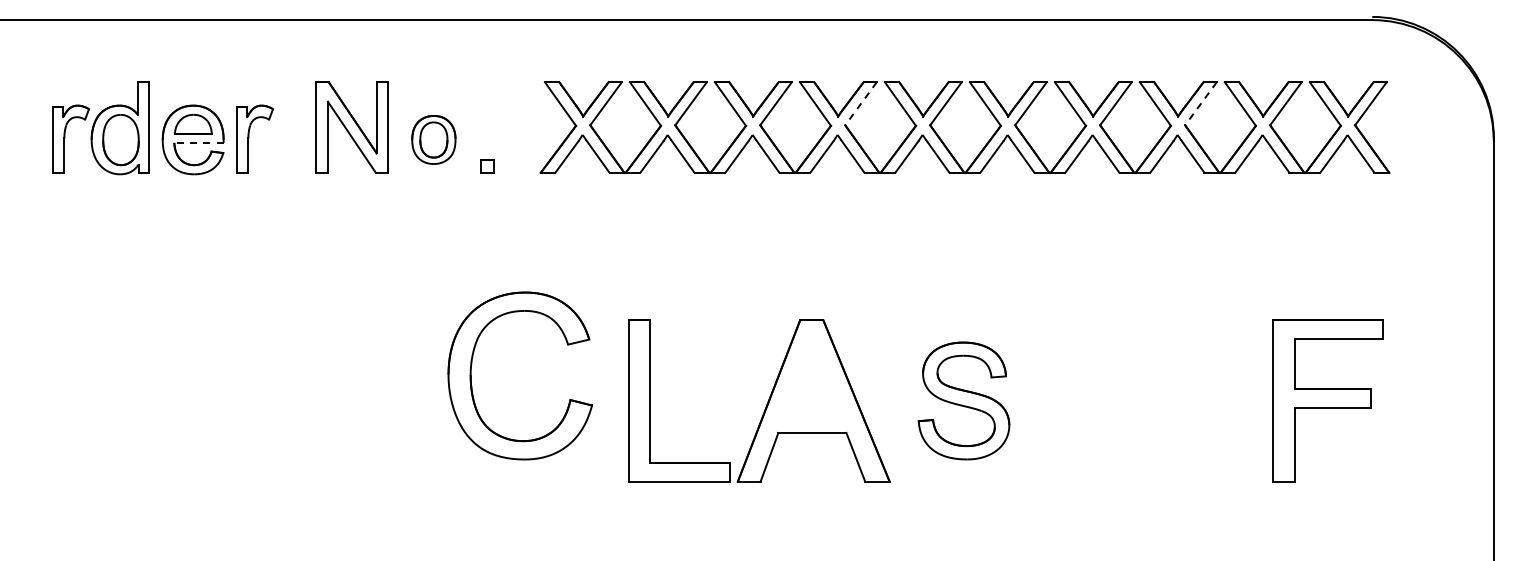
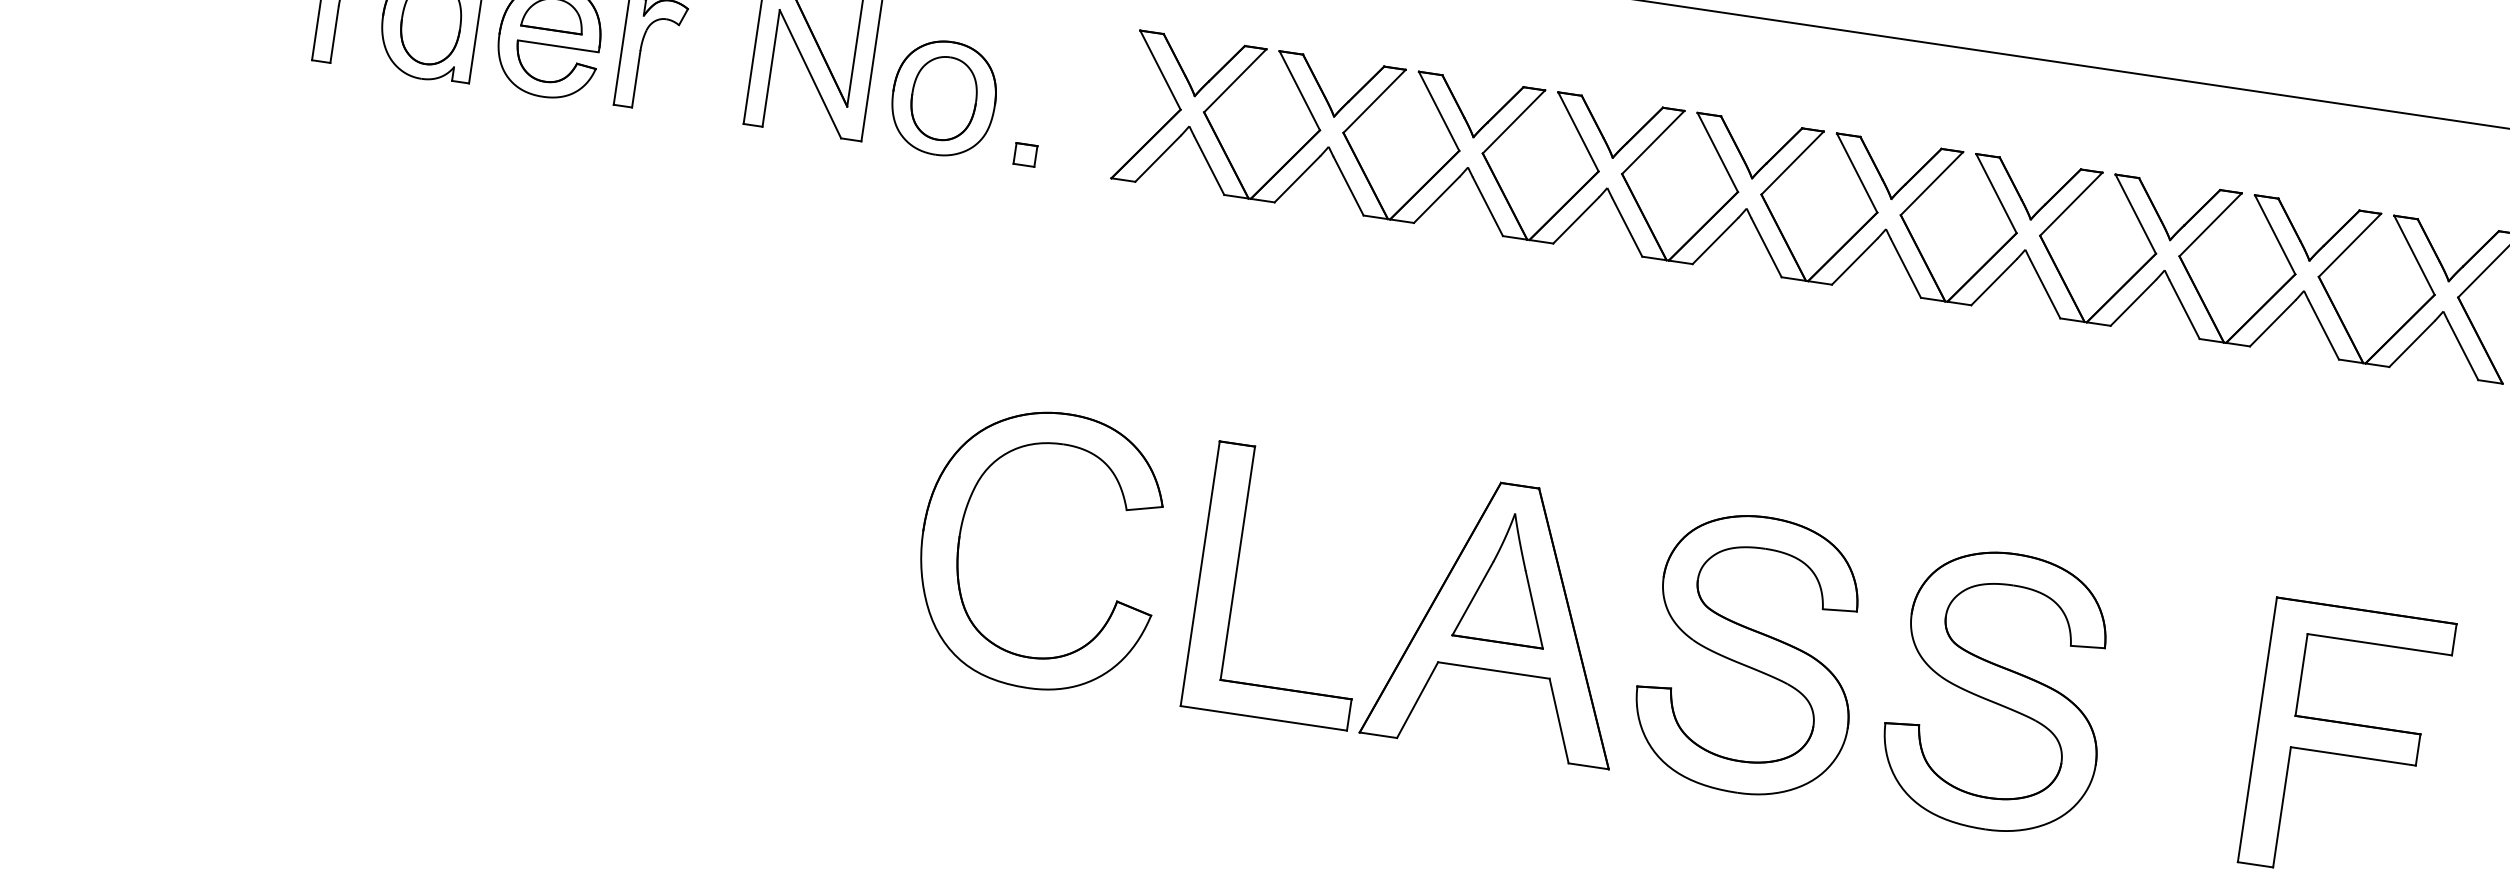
line: (861, 103) -> (1654, 142), dashed -> solid
line: (1200, 103) -> (2209, 224), dashed -> solid
part: (433, 139) -> (943, 97), size x1.43
line: (198, 142) -> (557, 45), dashed -> solid
part: (471, 375) -> (960, 537), moved
part: (811, 376) -> (1506, 577), added
part: (963, 400) -> (1749, 653), size x1.43
part: (1114, 400) -> (1997, 690), added

